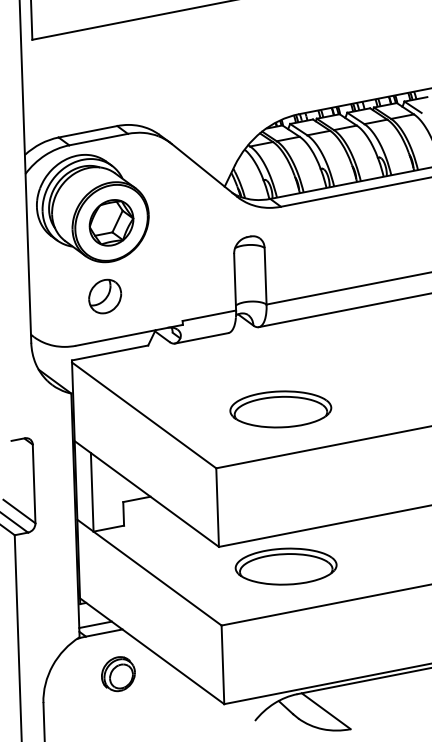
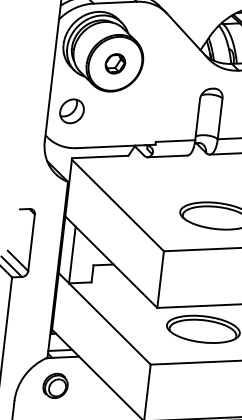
part: (111, 222) -> (115, 63), size x0.6
part: (105, 296) -> (72, 111), moved
part: (118, 674) -> (55, 386), moved

